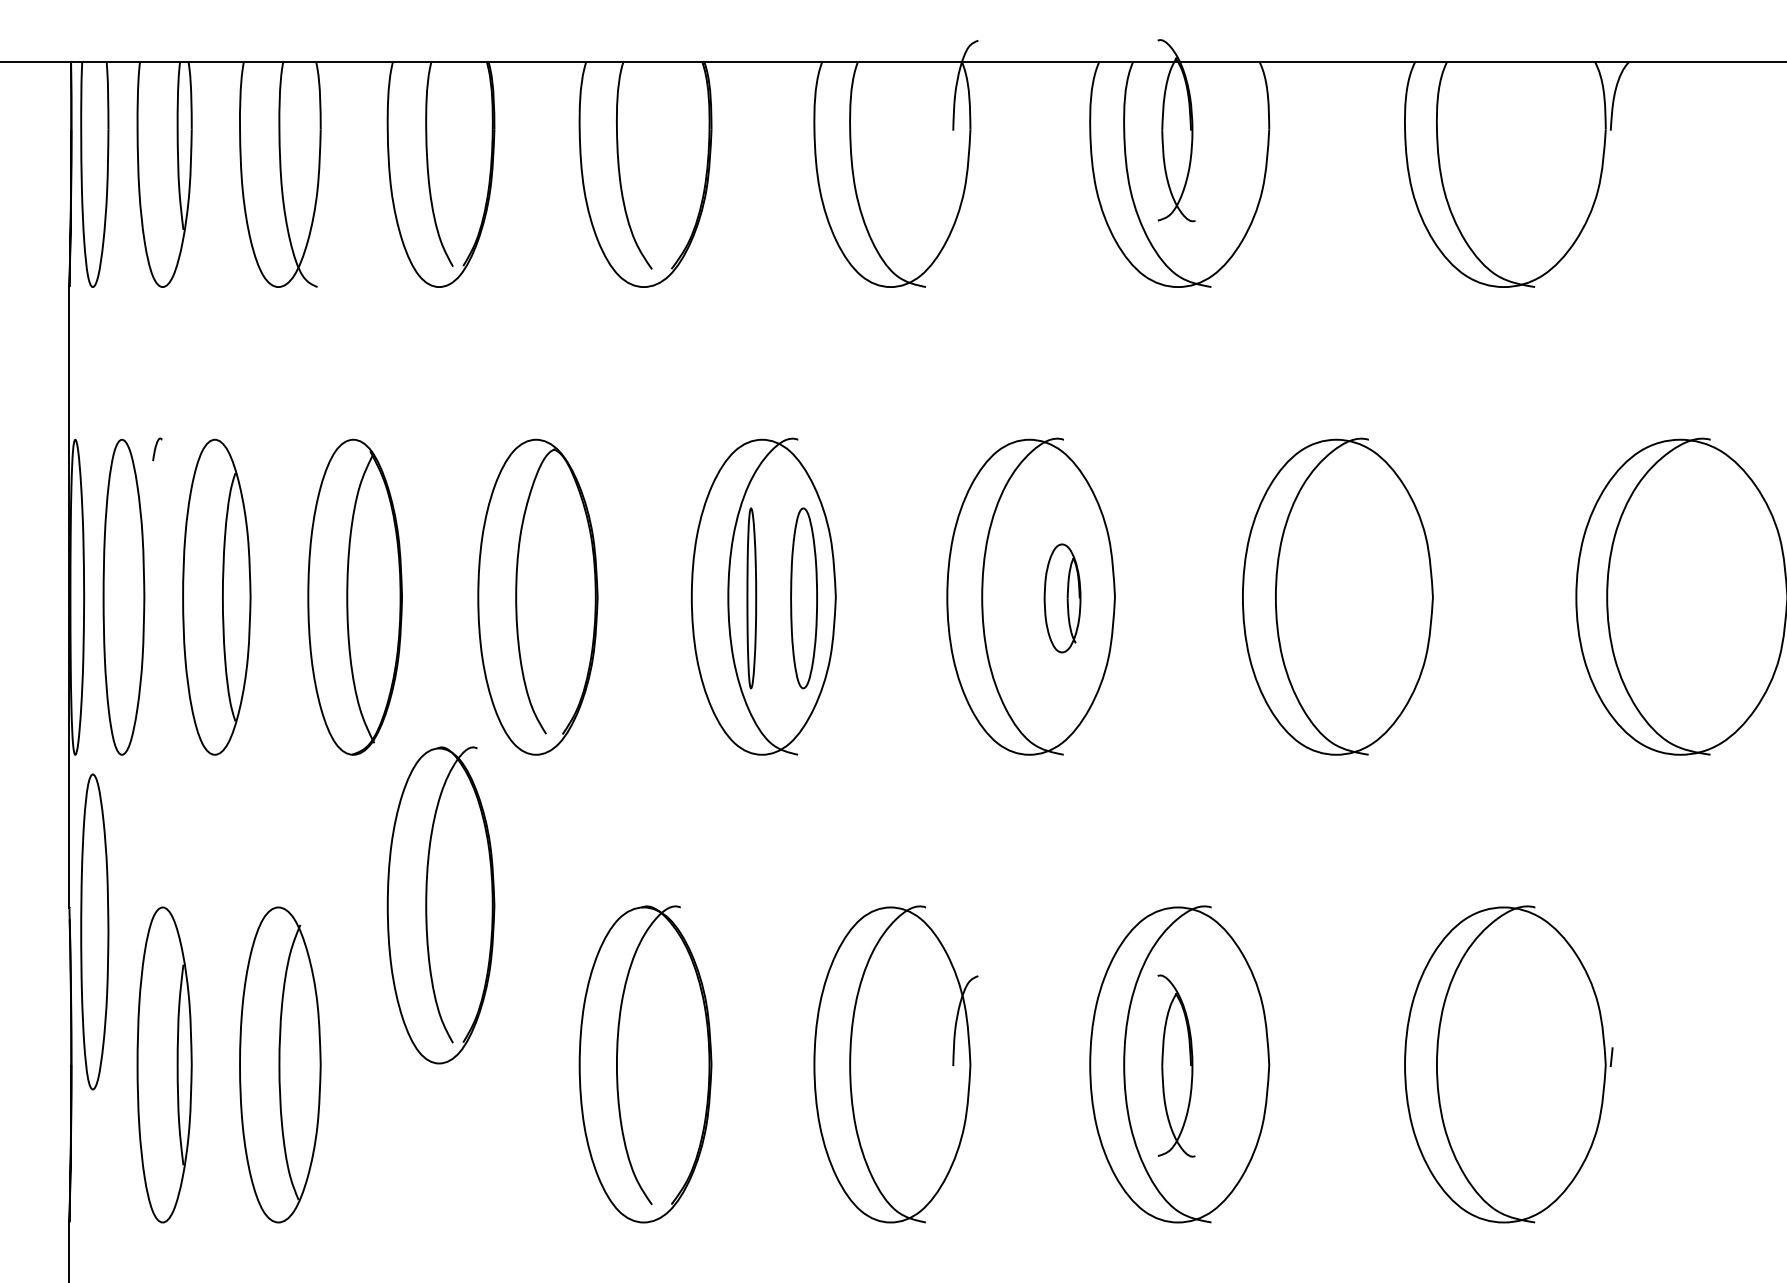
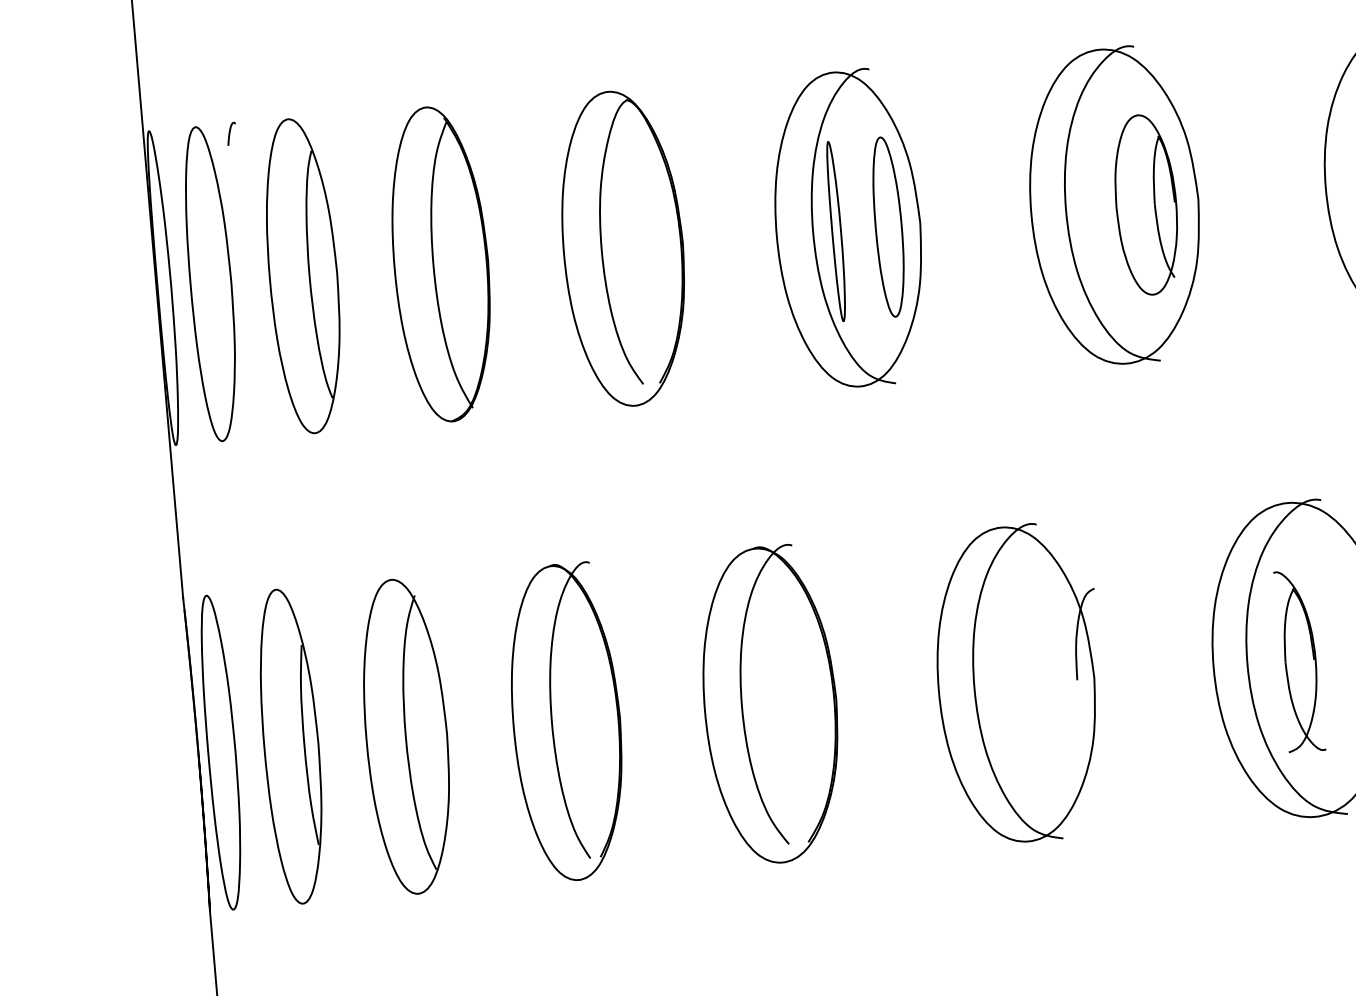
part: (1062, 598) -> (1146, 205), size x1.67
part: (440, 905) -> (566, 722), moved
part: (94, 931) -> (221, 752), moved

